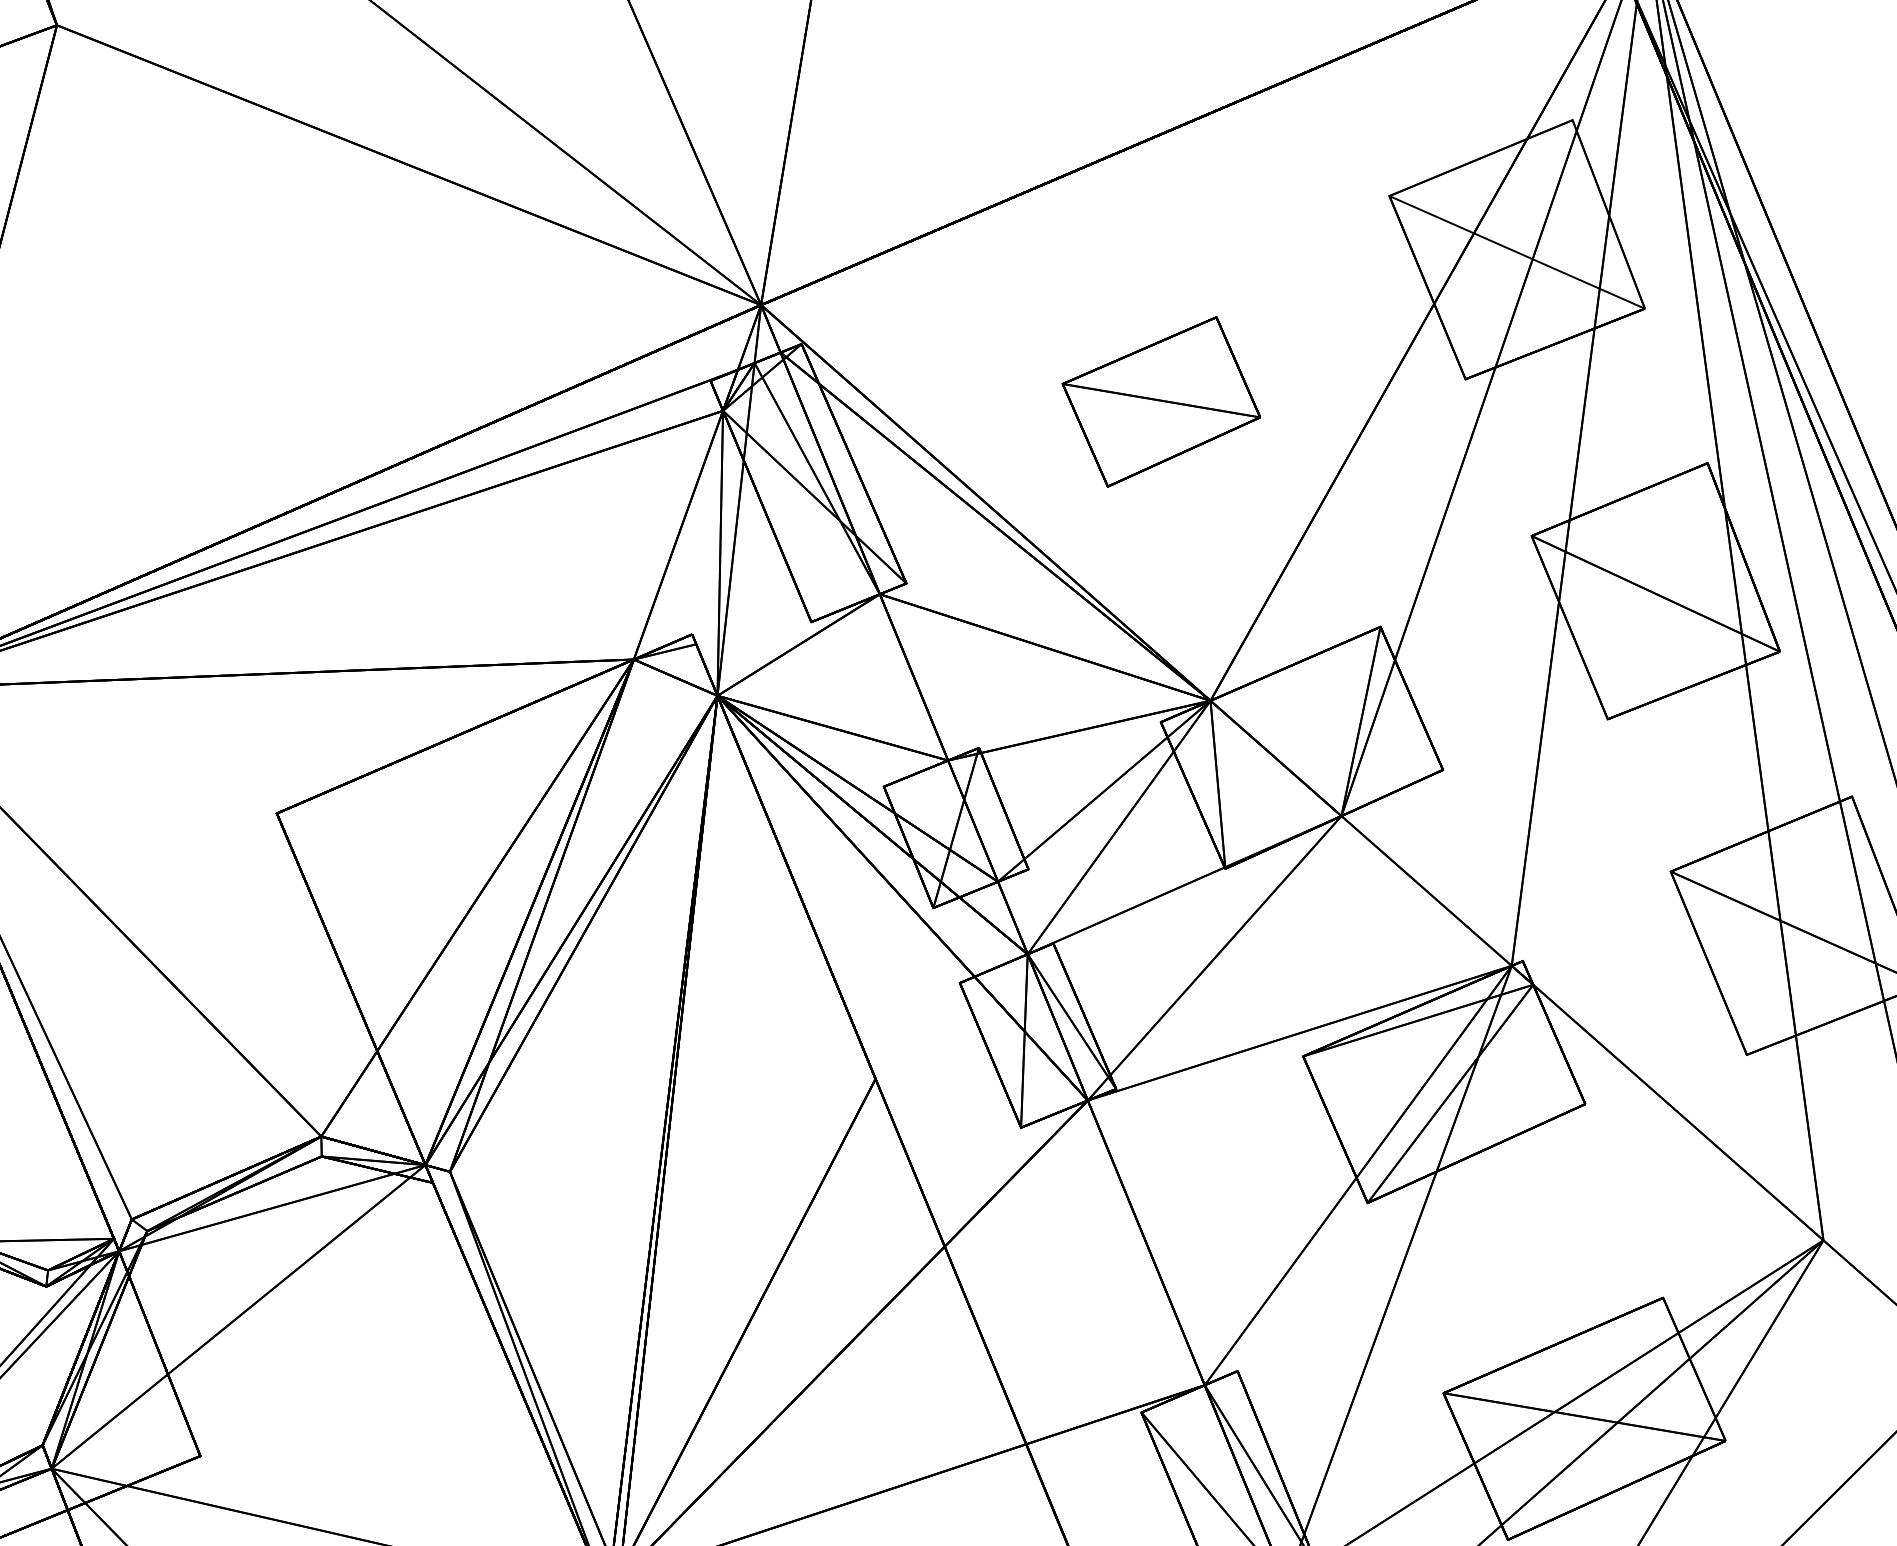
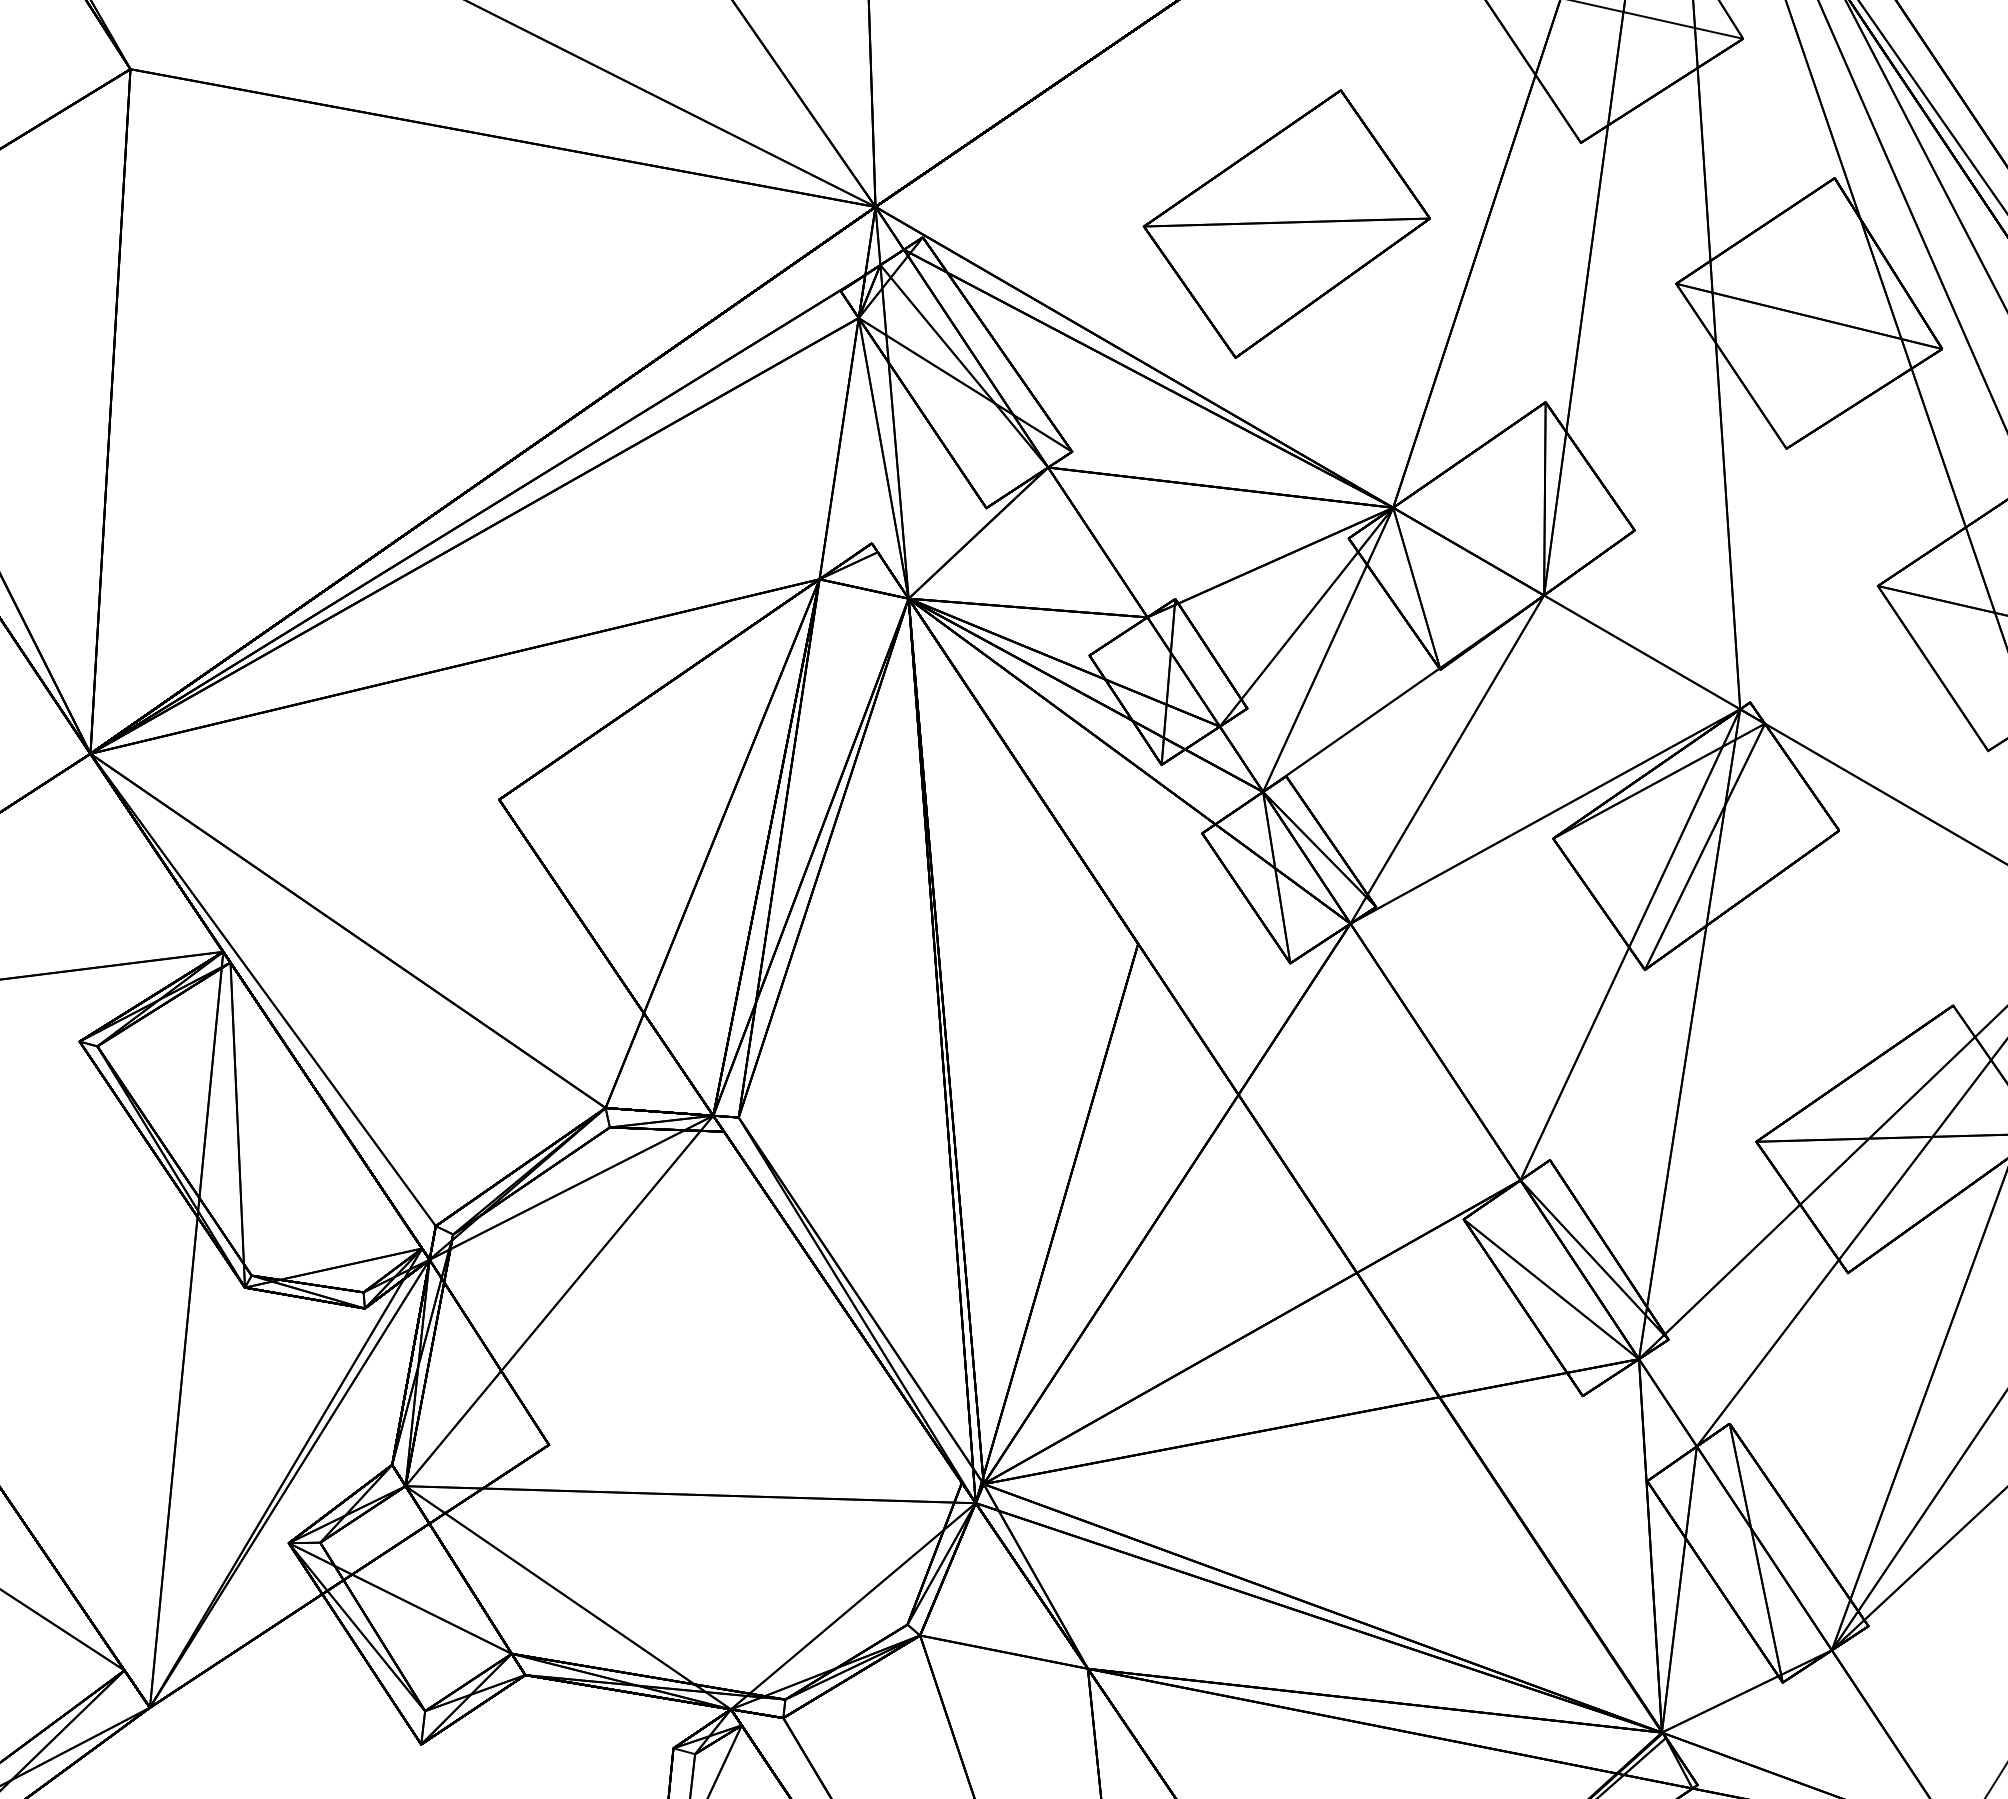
part: (1161, 401) -> (1286, 223), size x1.43

